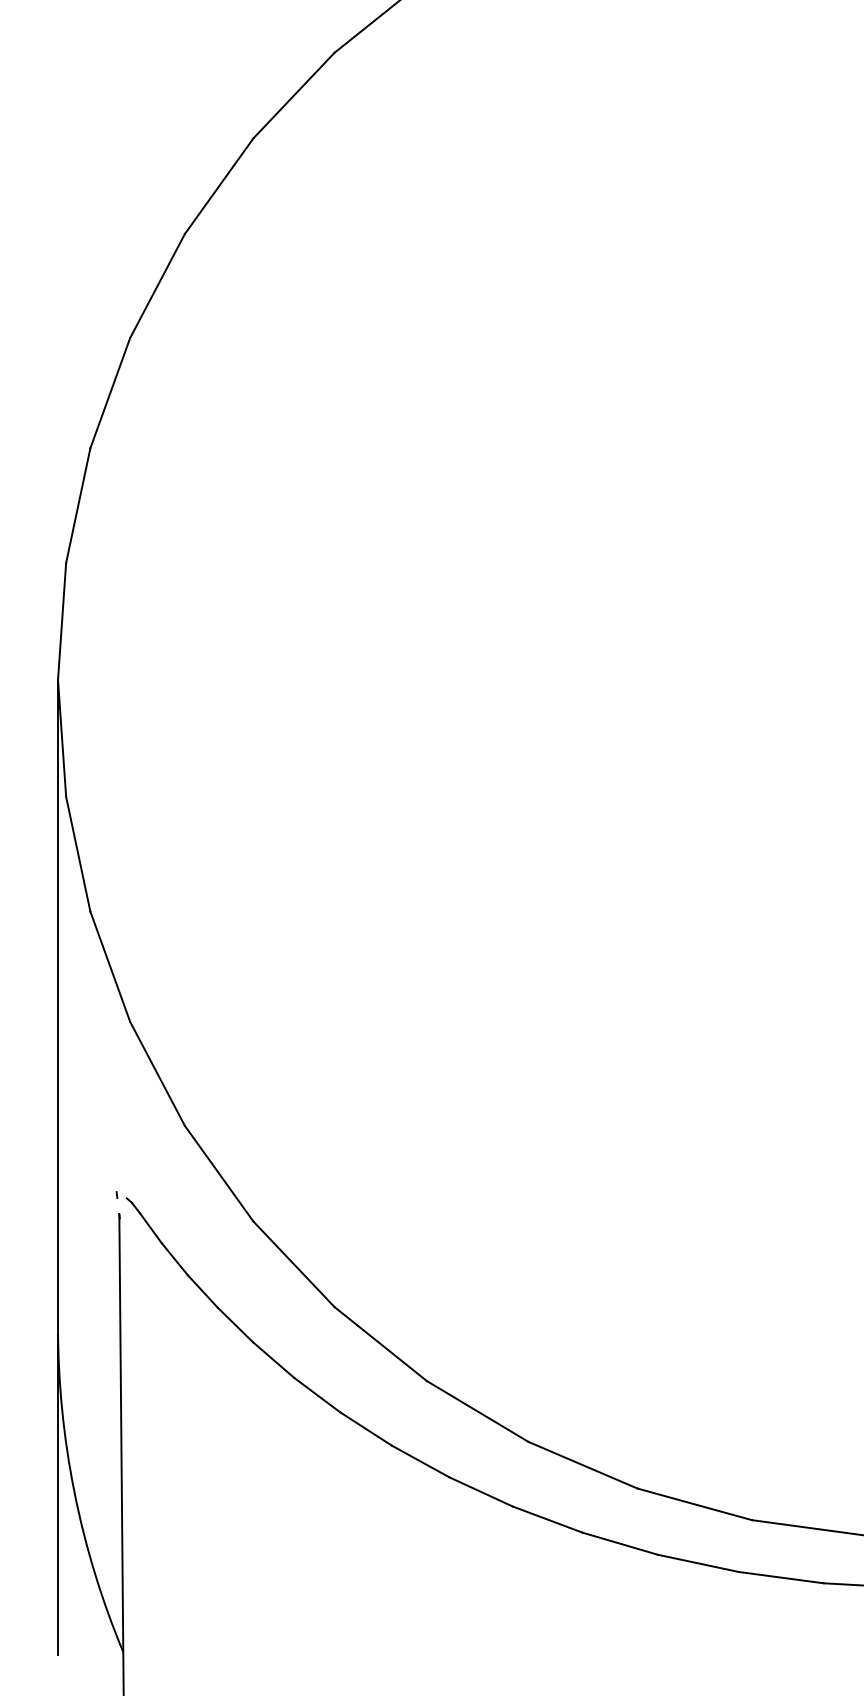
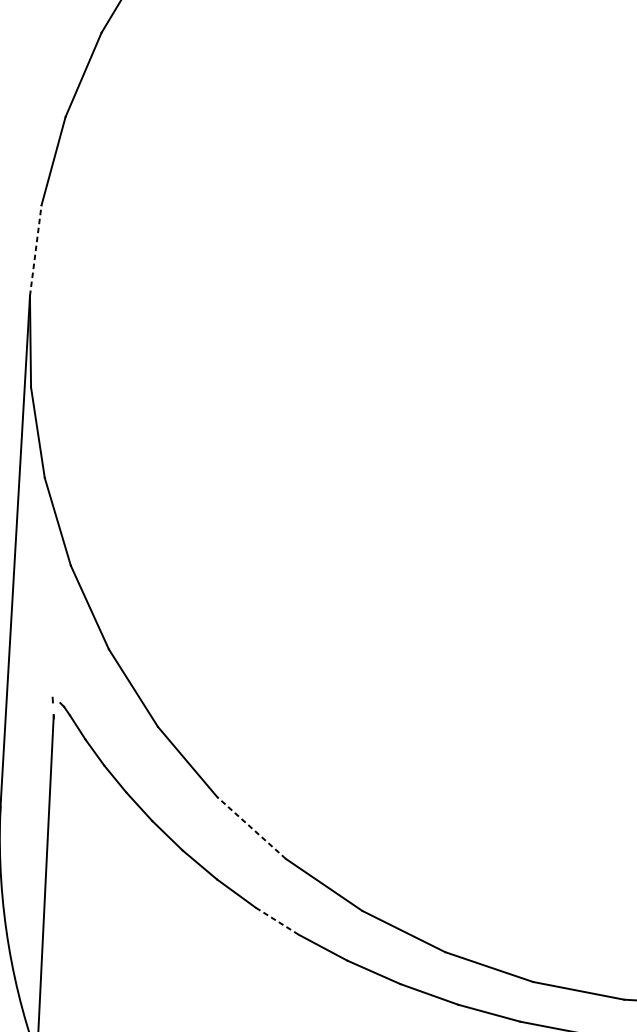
line: (62, 621) -> (36, 250), solid -> dashed
line: (380, 1343) -> (251, 827), solid -> dashed
line: (420, 1461) -> (277, 921), solid -> dashed

